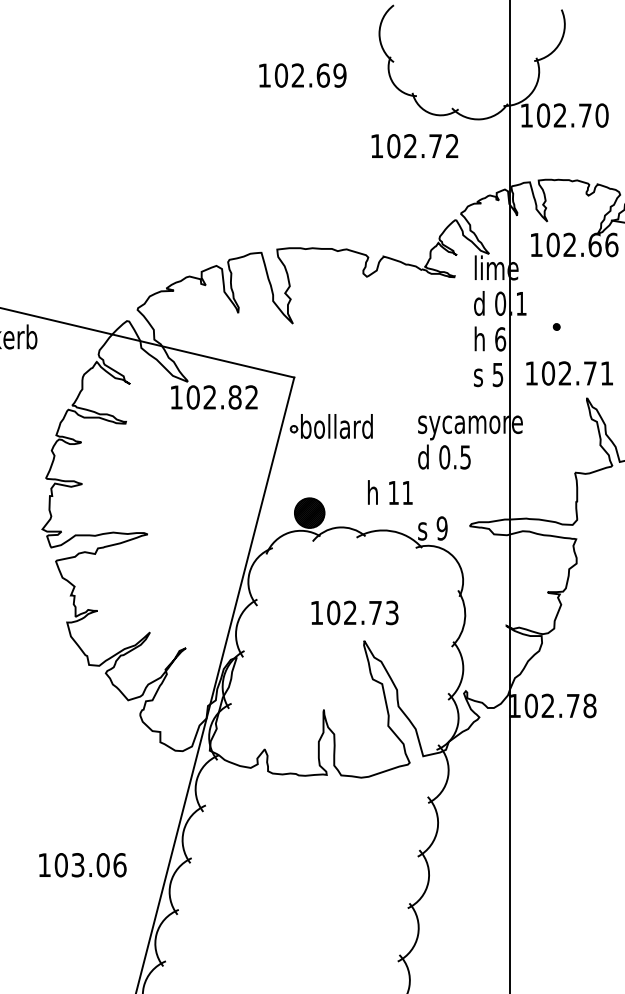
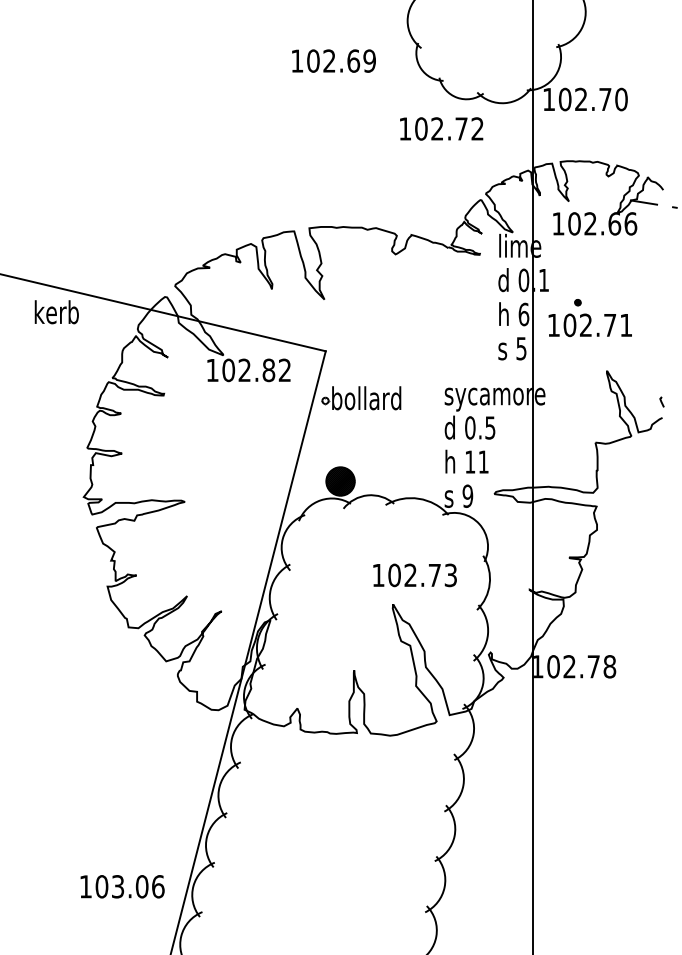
text: (568, 372) -> (589, 324), moved
text: (389, 492) -> (466, 461), moved
text: (354, 613) -> (414, 575), moved
text: (82, 864) -> (122, 886), moved

